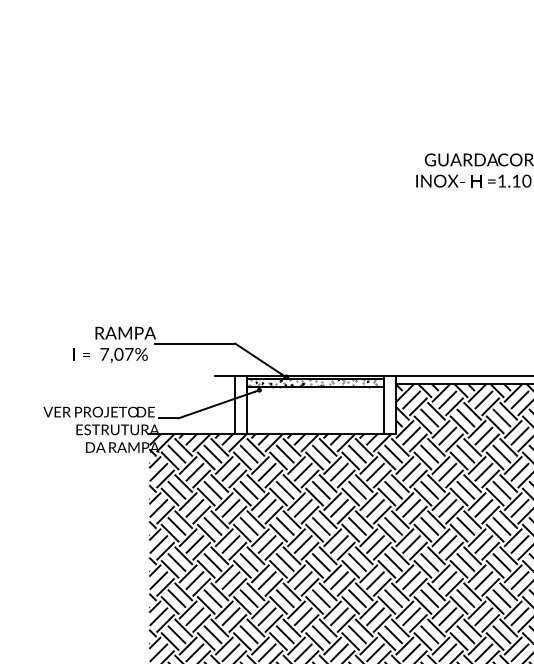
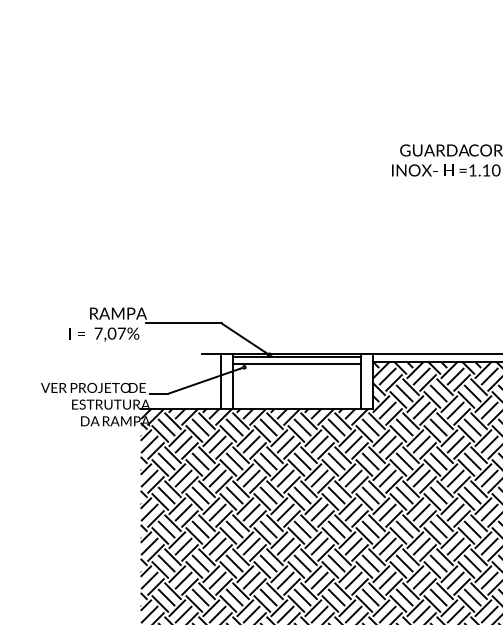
hatch: (312, 382) -> (294, 360), removed

